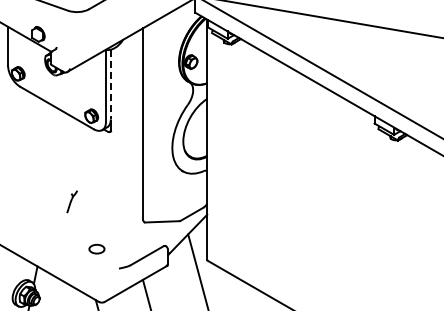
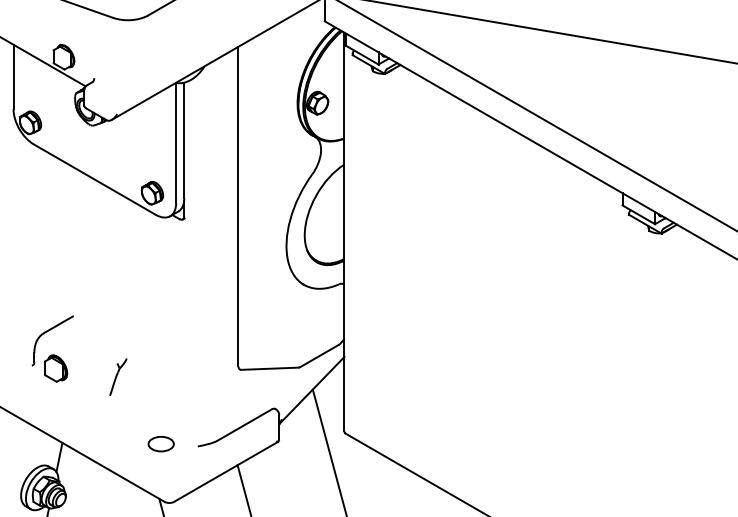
line: (110, 84) -> (183, 140), dashed -> solid
part: (71, 201) -> (117, 376), moved
part: (31, 209) -> (52, 348), added
part: (96, 248) -> (160, 442), moved

